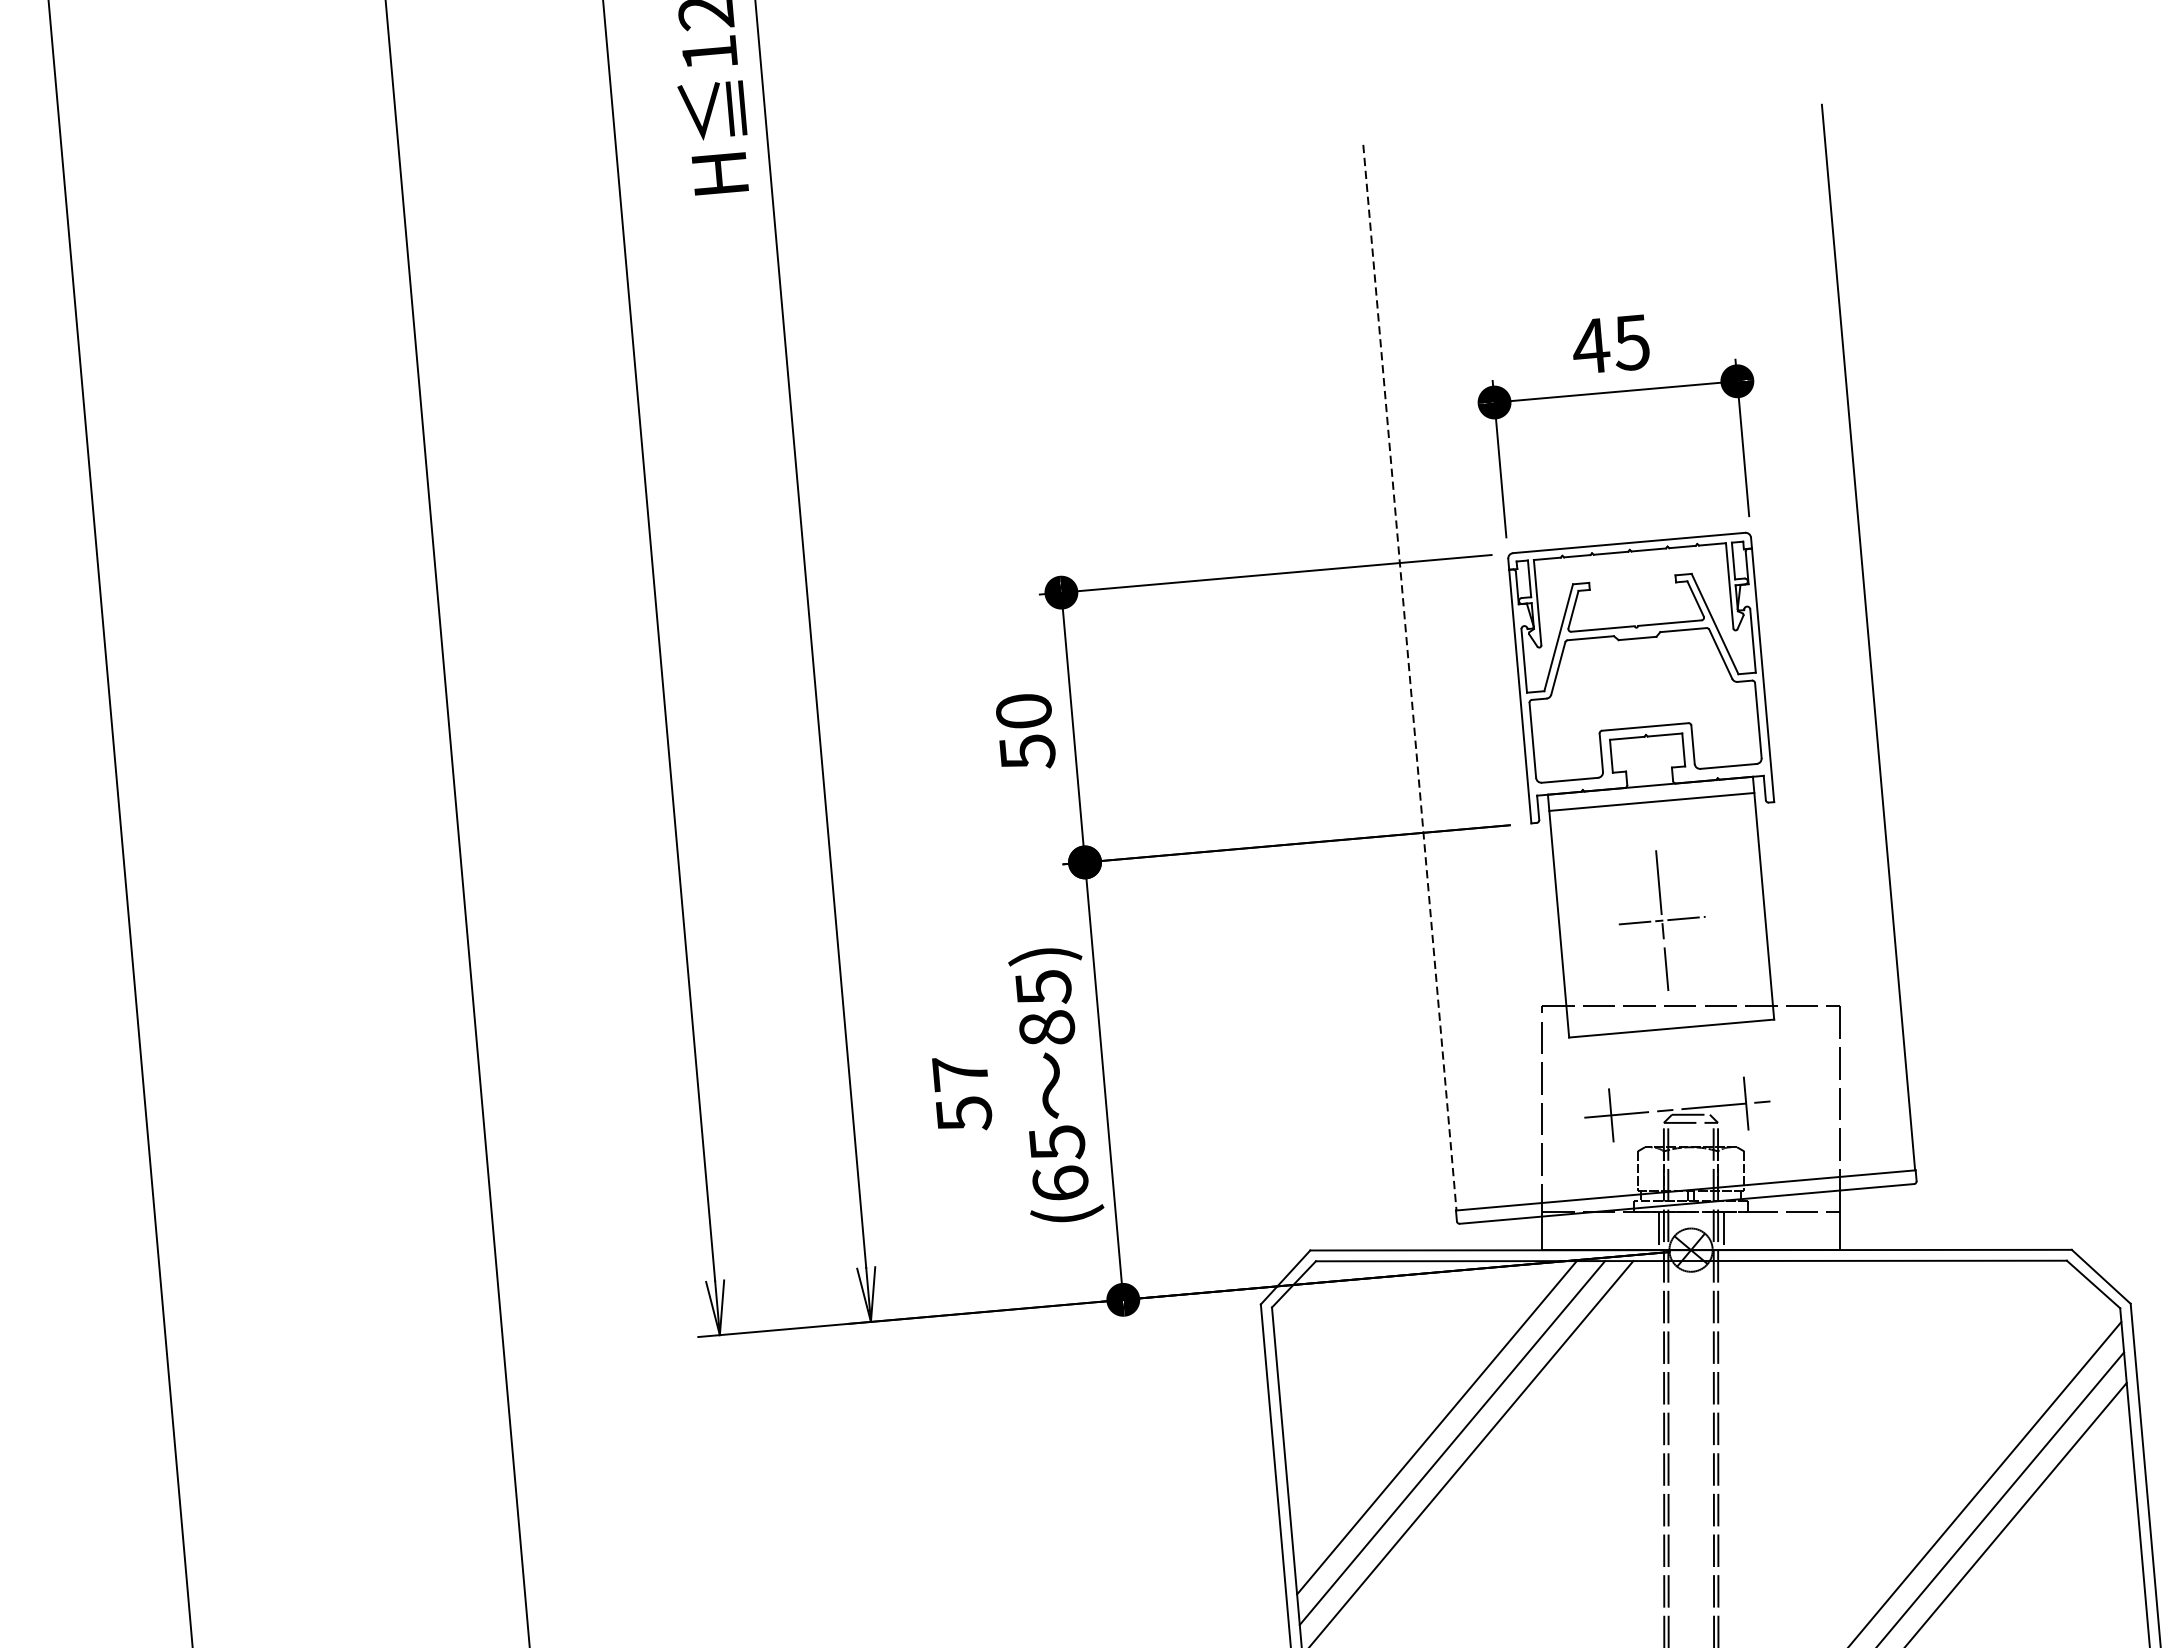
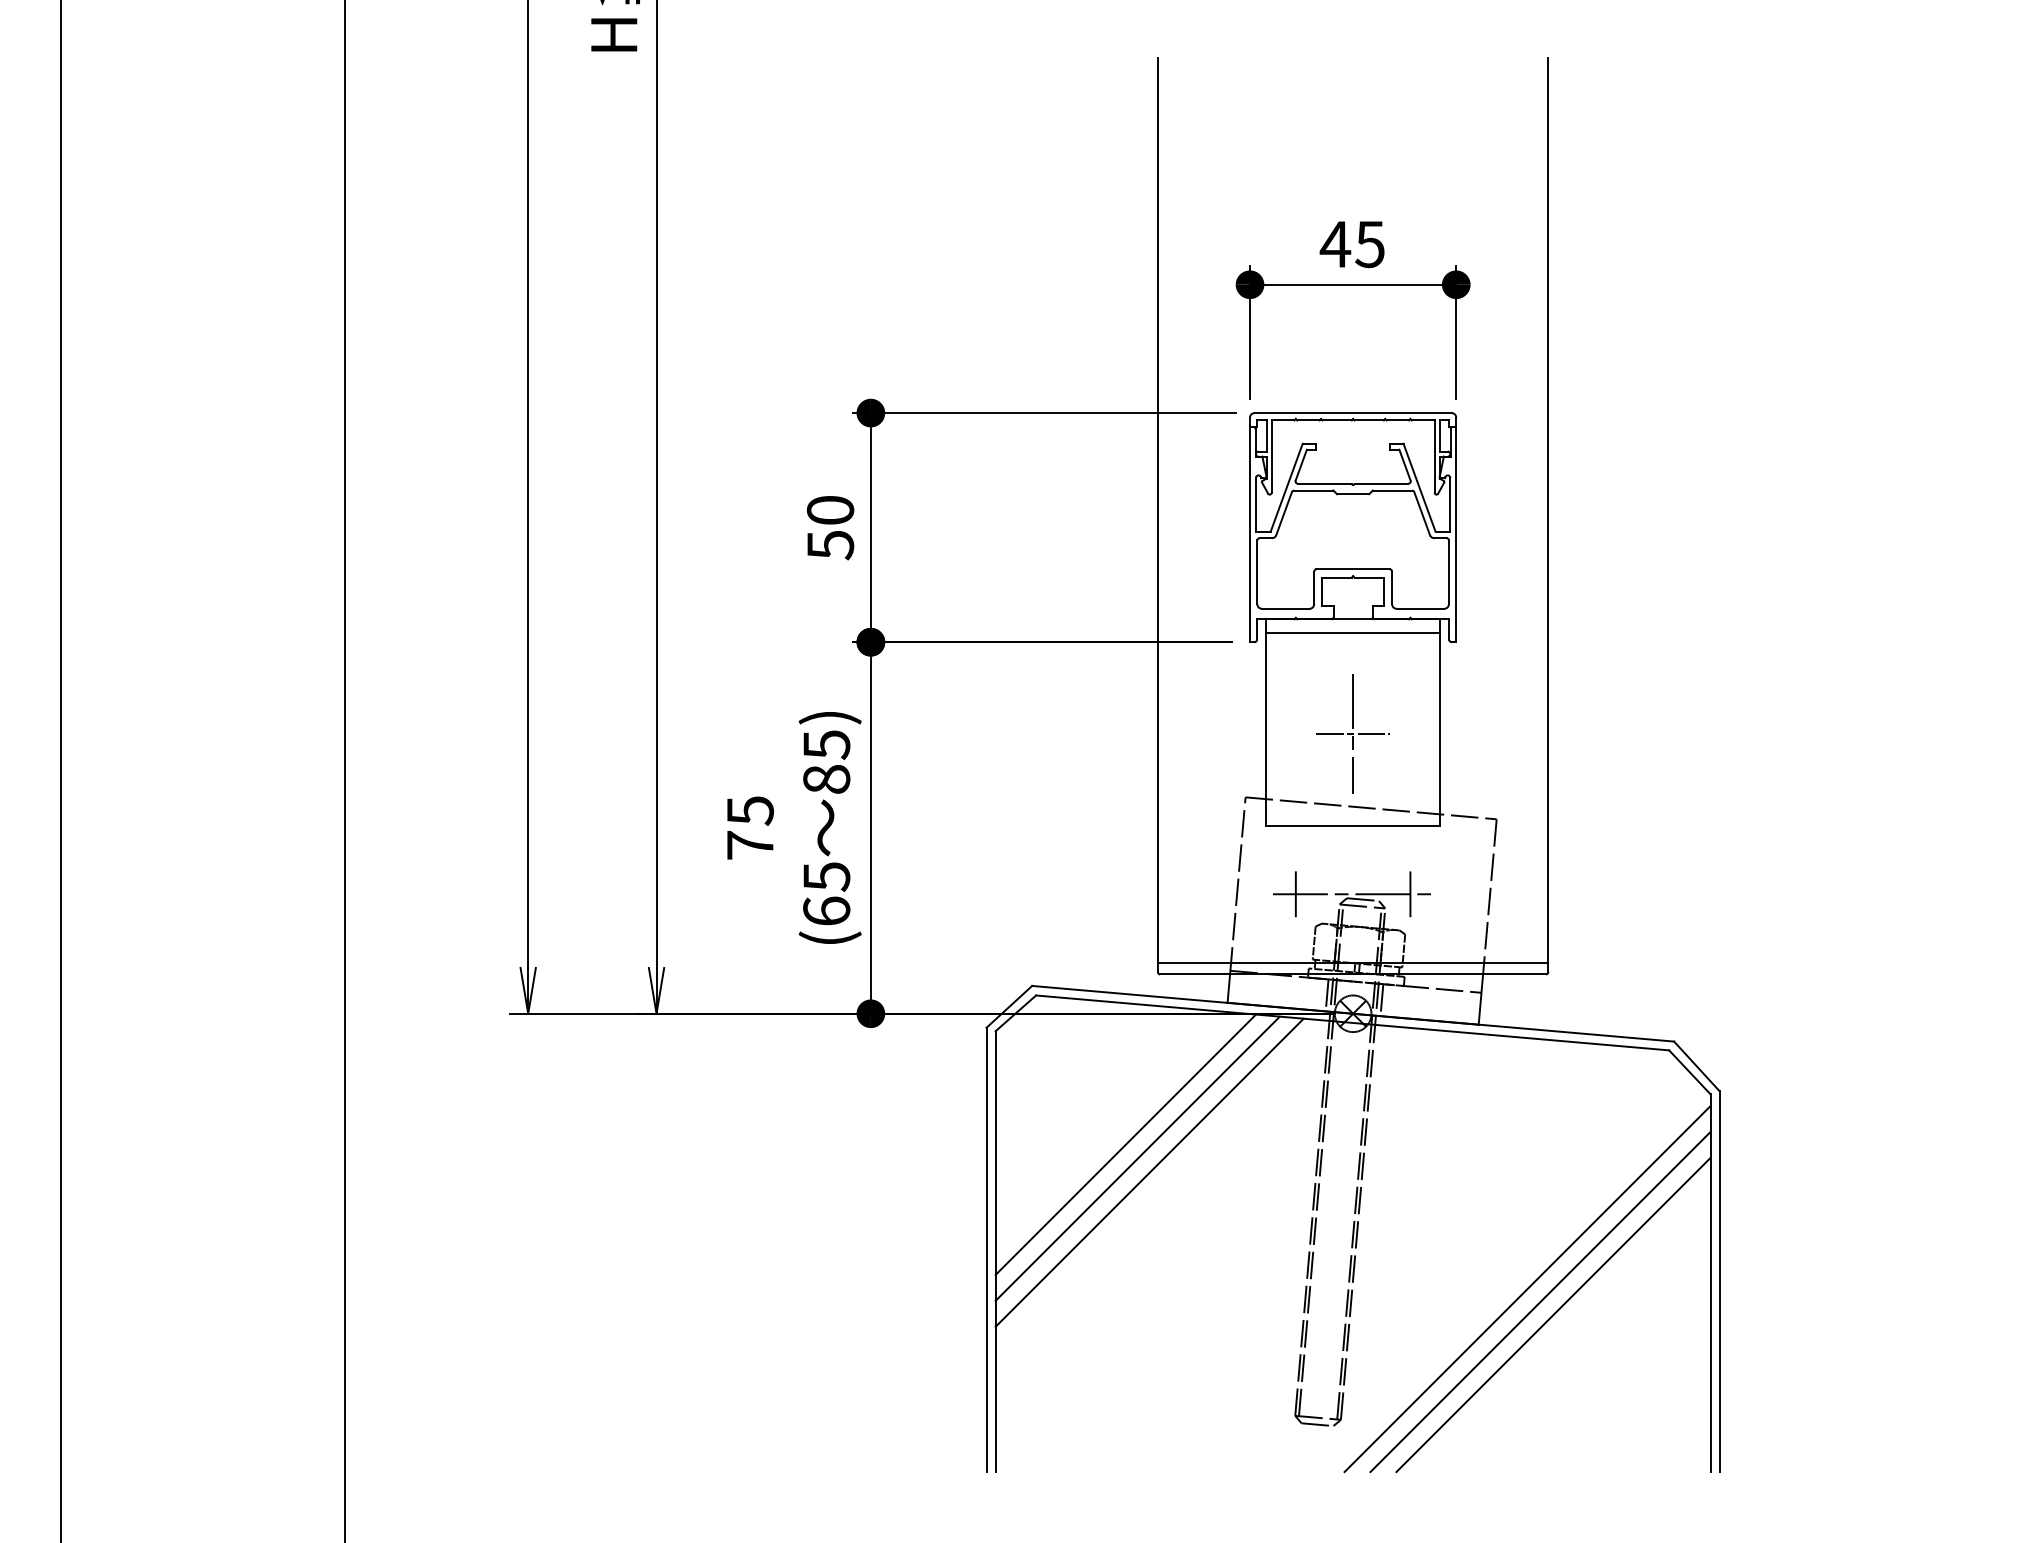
line: (1410, 677) -> (1158, 510), dashed -> solid
text: (962, 1094) -> (750, 828), 57 -> 75

